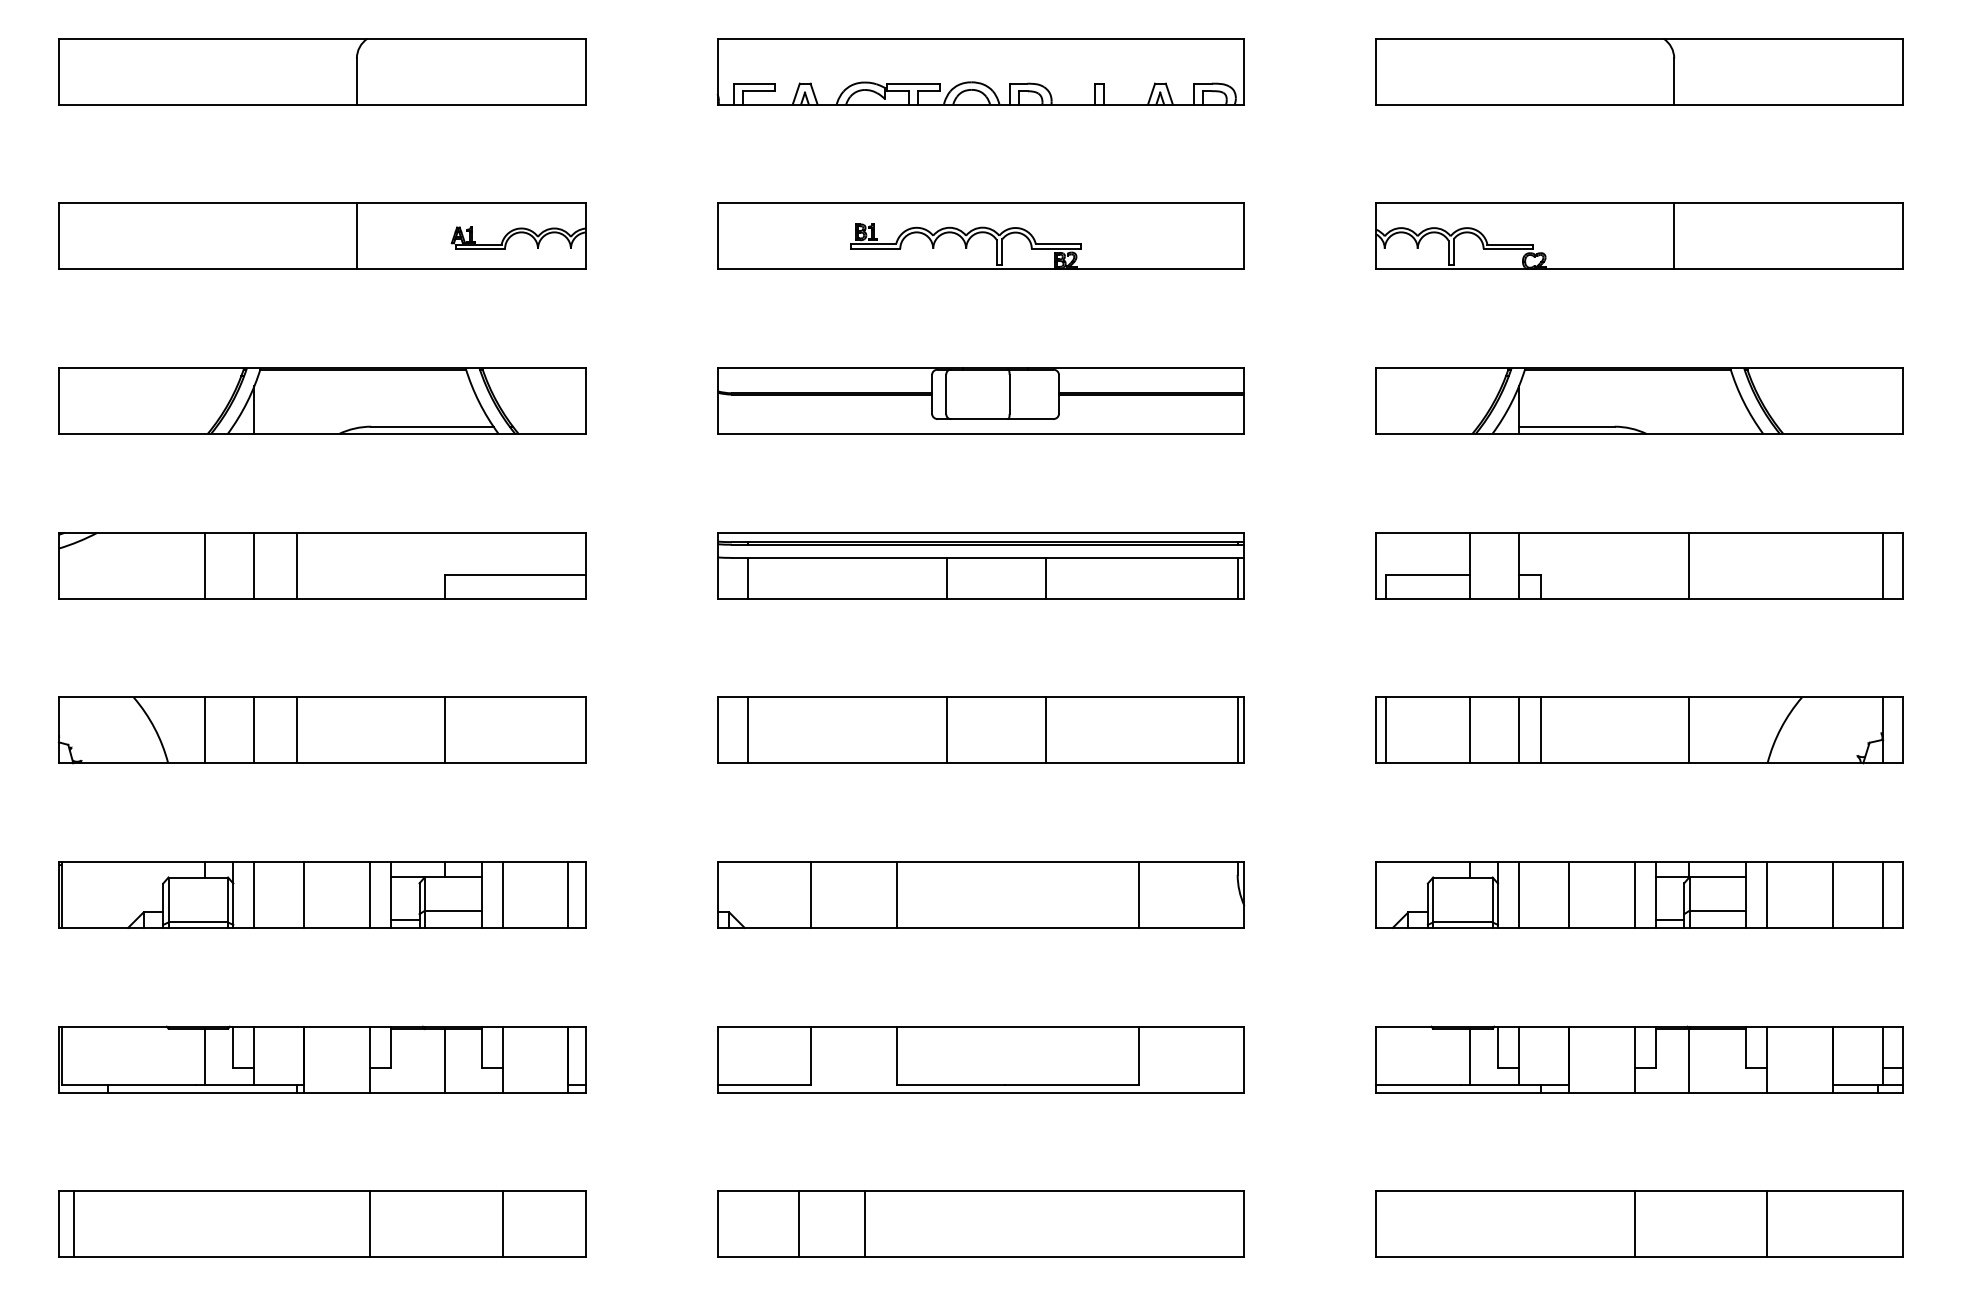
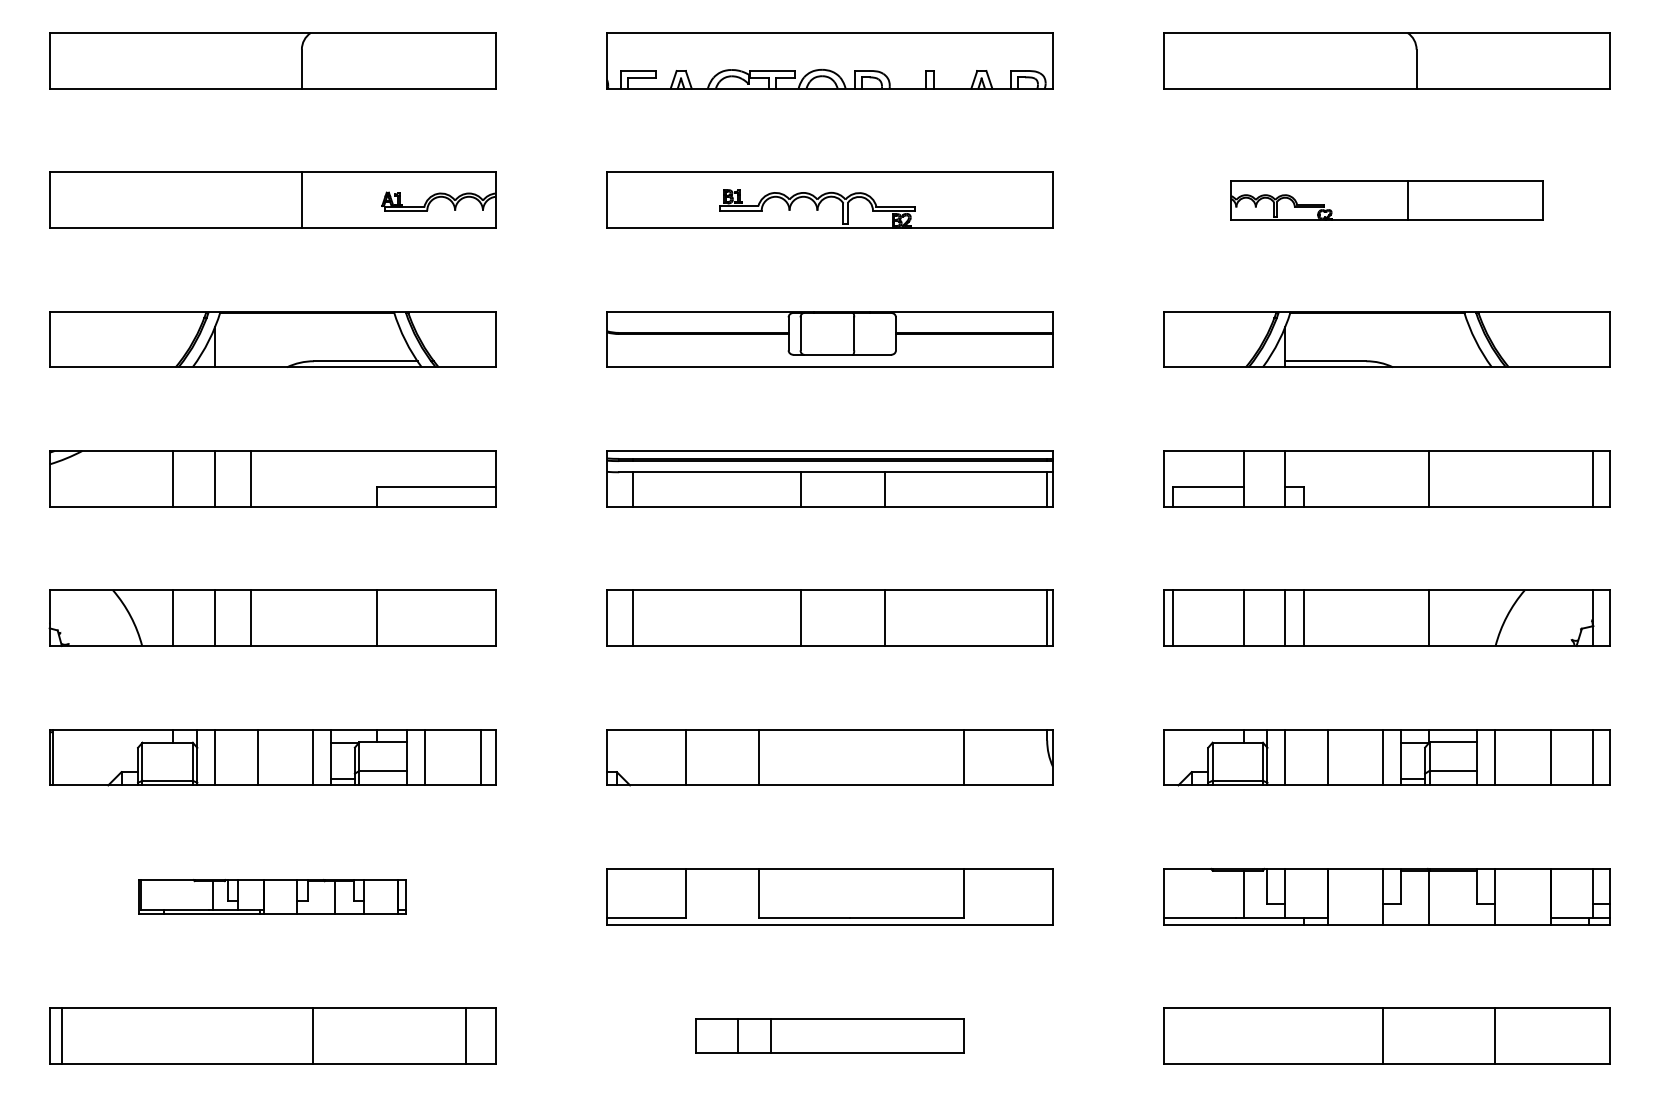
part: (1639, 235) -> (1387, 199), size x0.7
part: (322, 1059) -> (272, 896), size x0.6
part: (980, 1223) -> (829, 1035), size x0.6
line: (502, 1224) -> (465, 1036), moved

